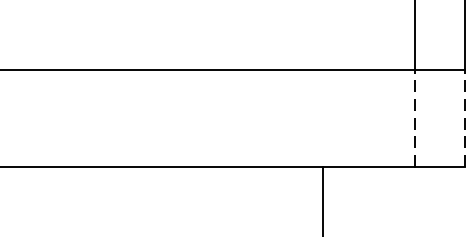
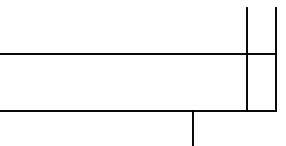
line: (415, 119) -> (247, 82), dashed -> solid
line: (464, 119) -> (276, 82), dashed -> solid

